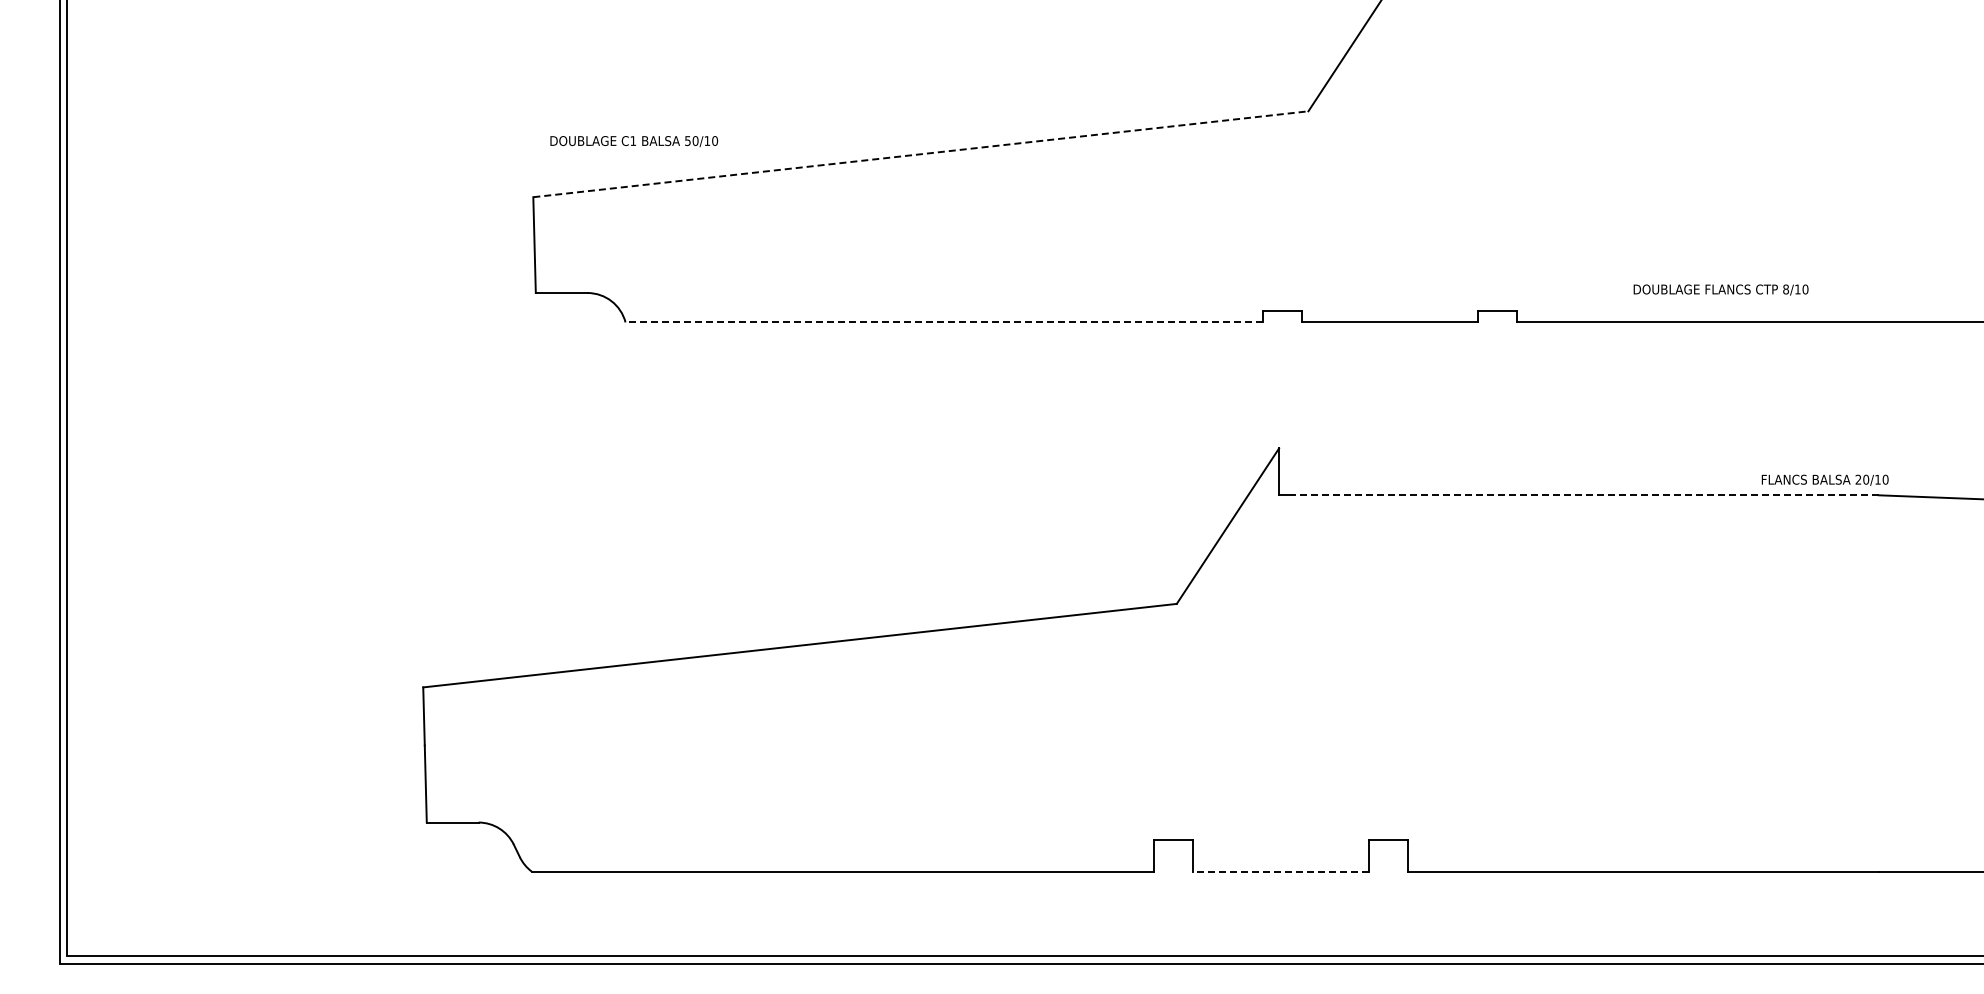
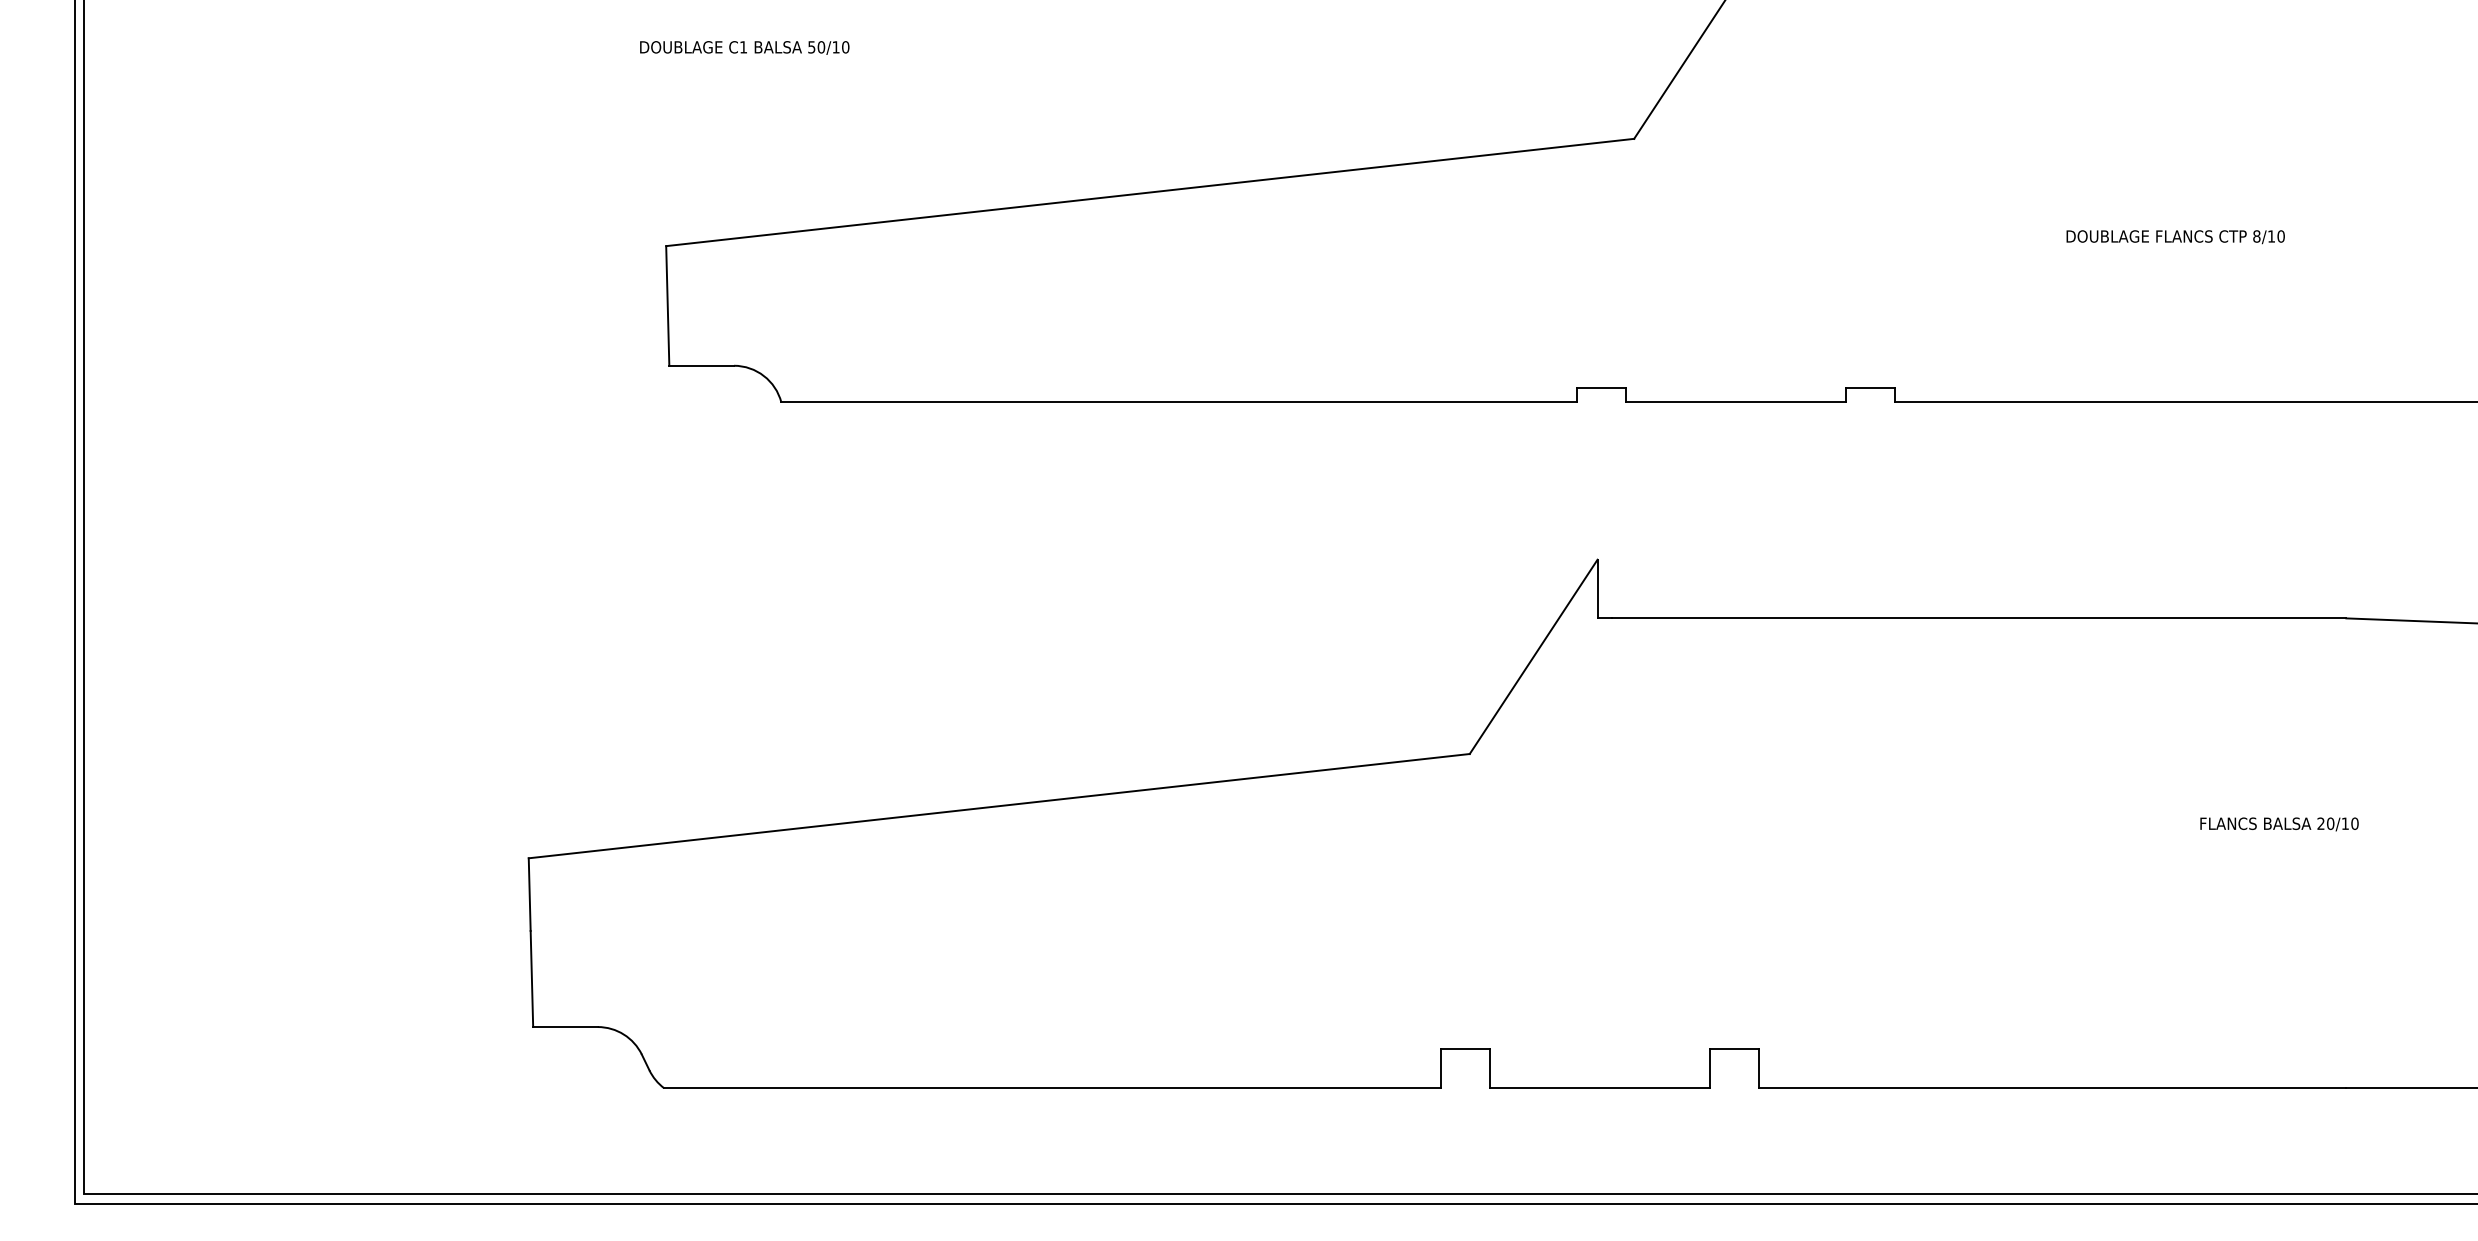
text: (634, 141) -> (745, 47), moved
line: (920, 154) -> (1149, 192), dashed -> solid
text: (1720, 289) -> (2174, 236), moved
line: (944, 322) -> (1179, 402), dashed -> solid
text: (1824, 479) -> (2278, 823), moved
line: (1584, 495) -> (1978, 618), dashed -> solid
line: (1280, 871) -> (1599, 1088), dashed -> solid

